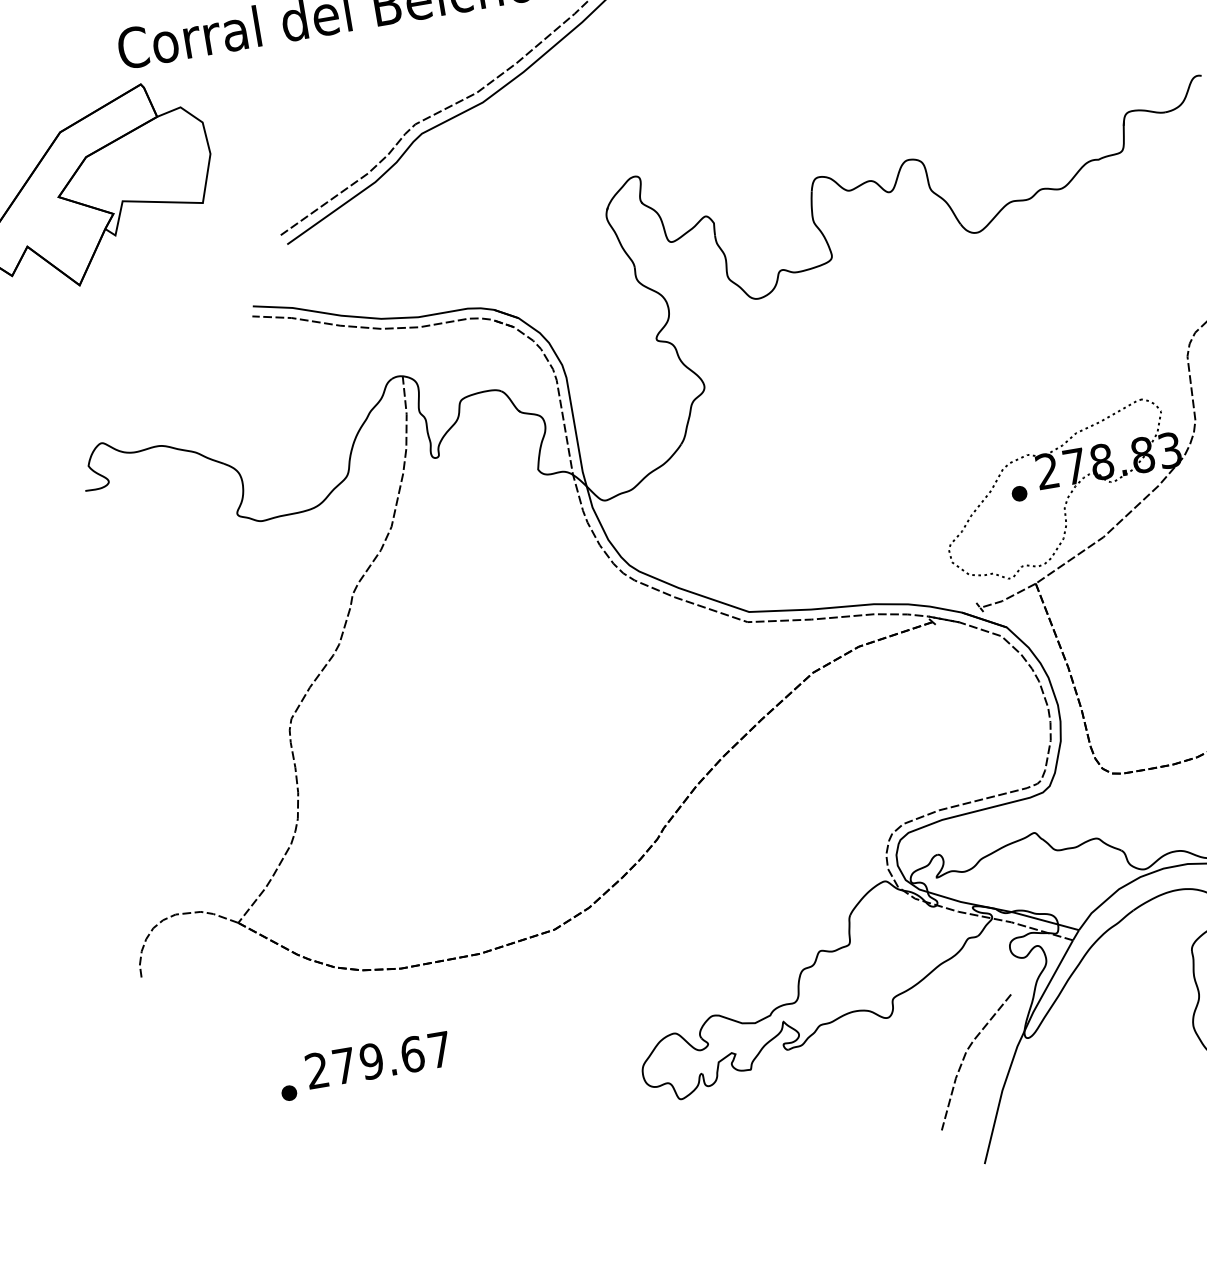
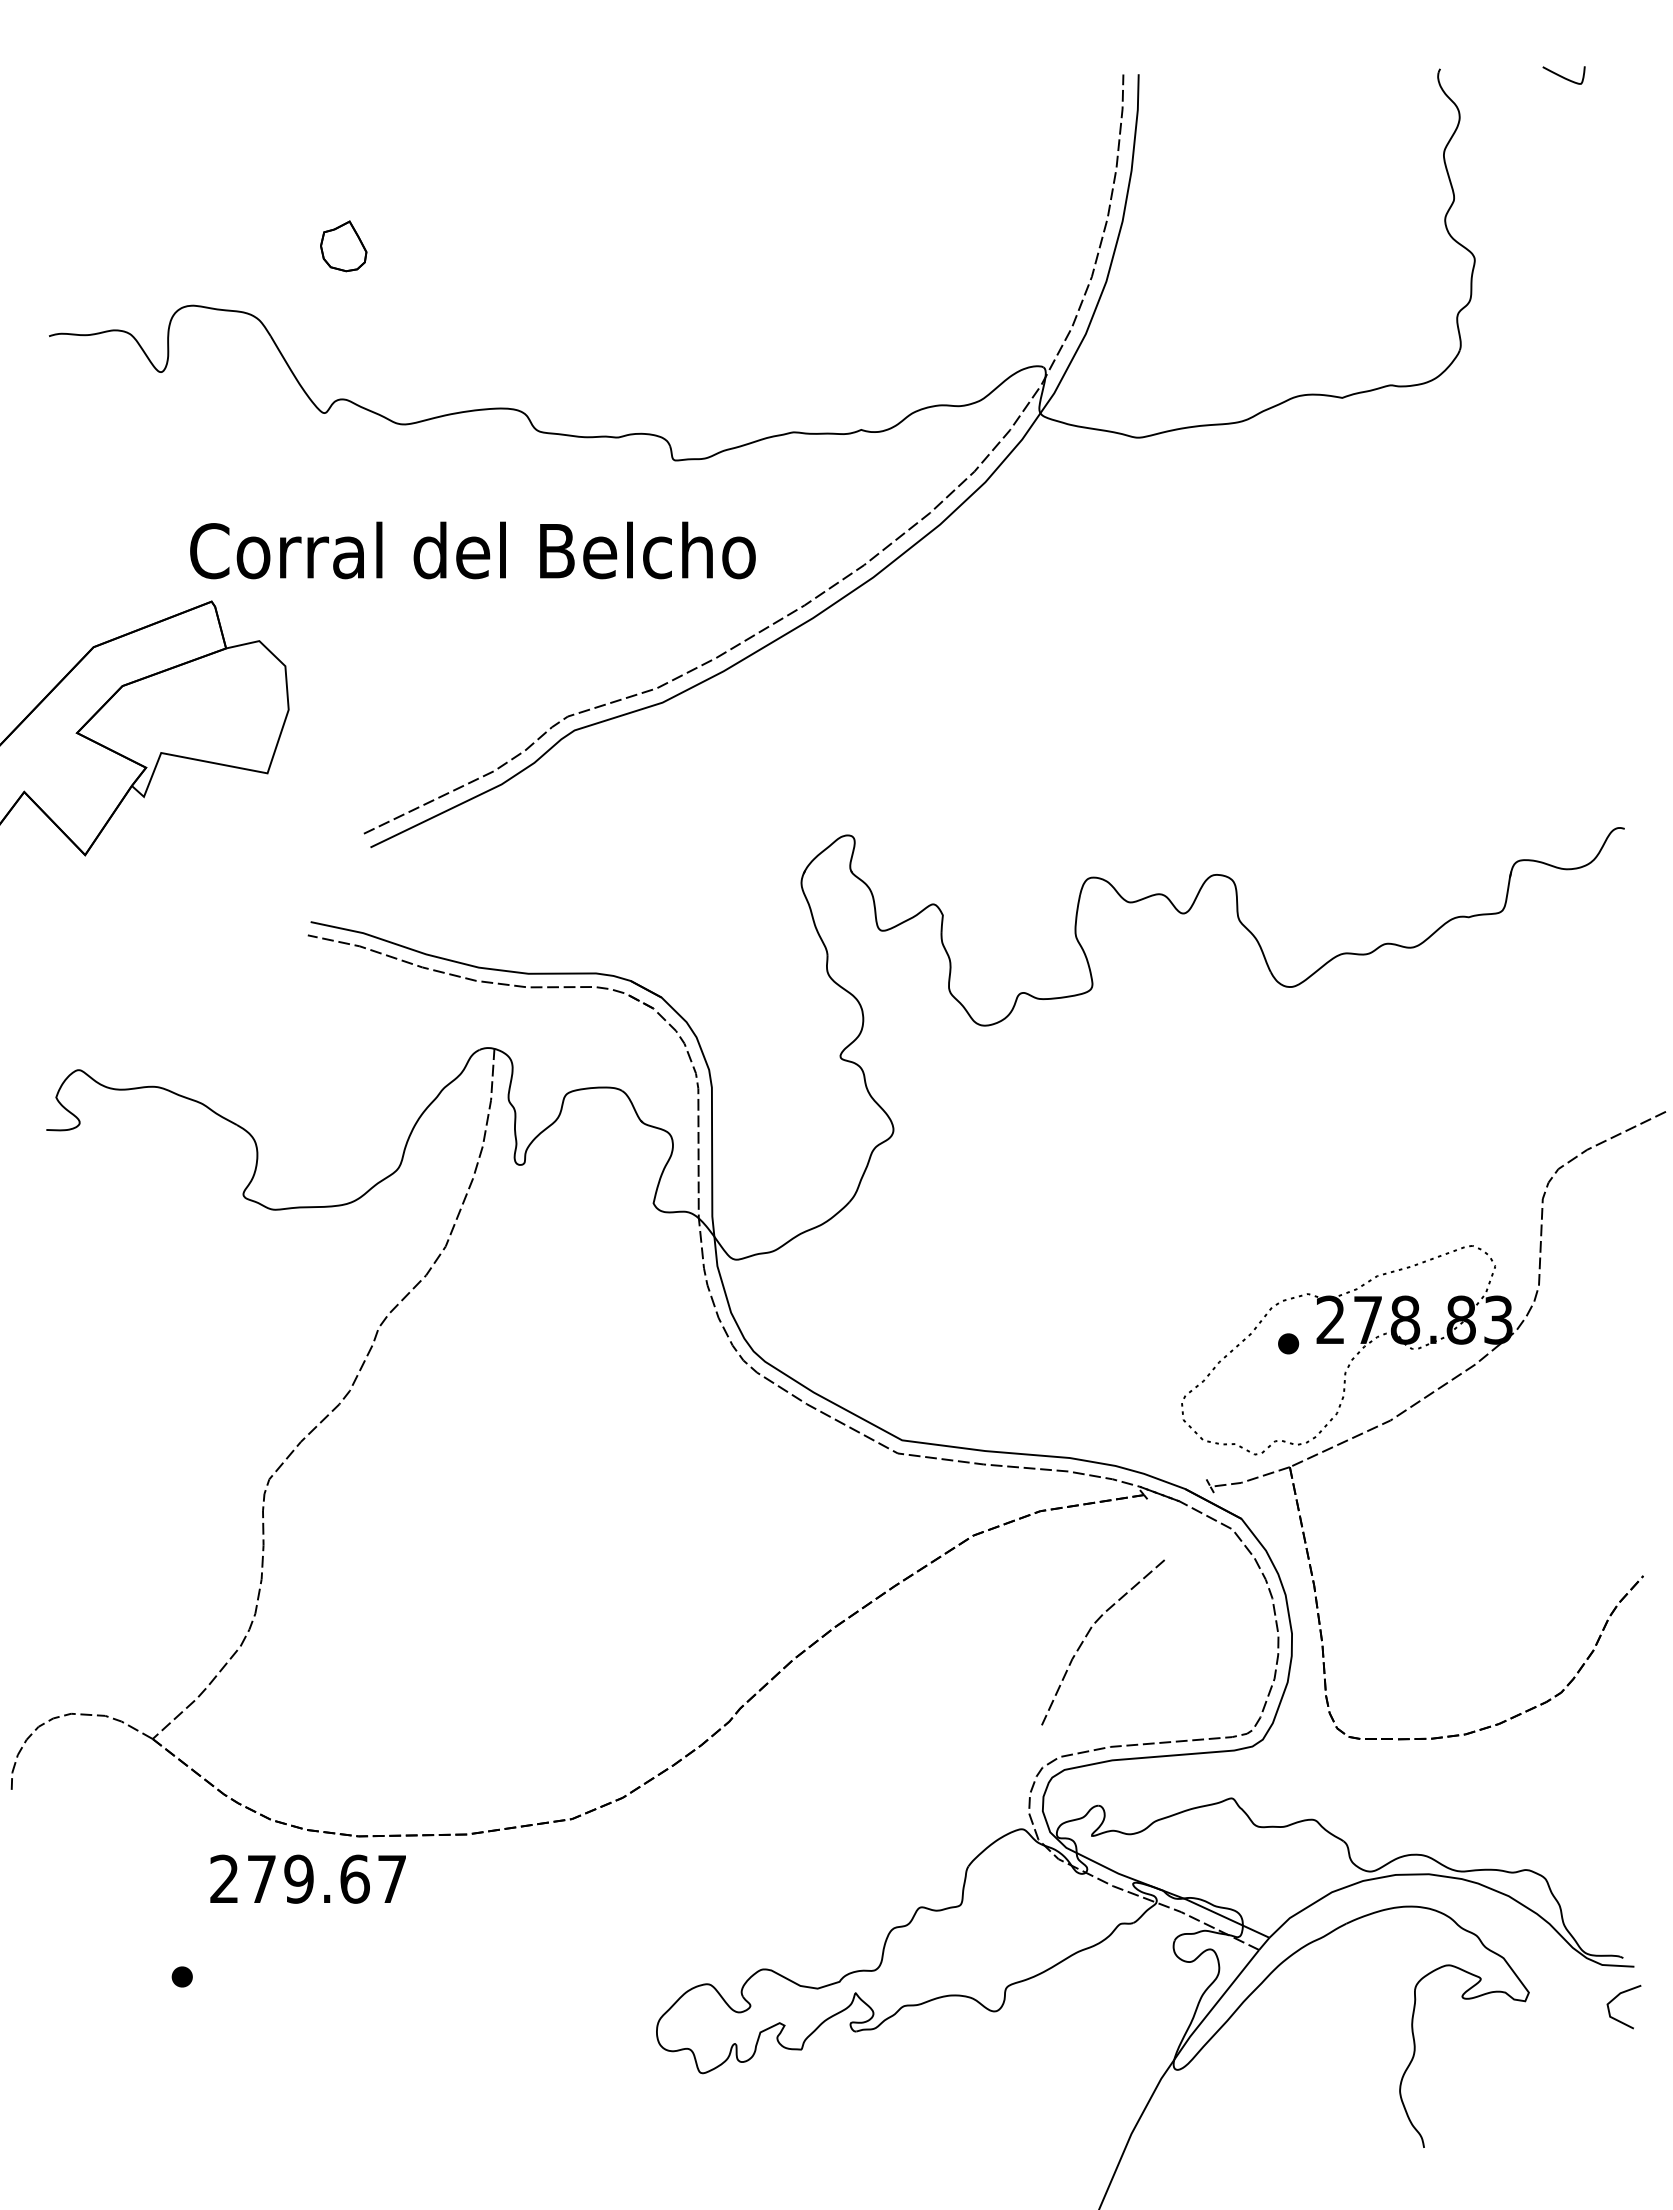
line: (964, 1058) -> (1088, 1634), moved
text: (377, 1059) -> (307, 1878), moved

